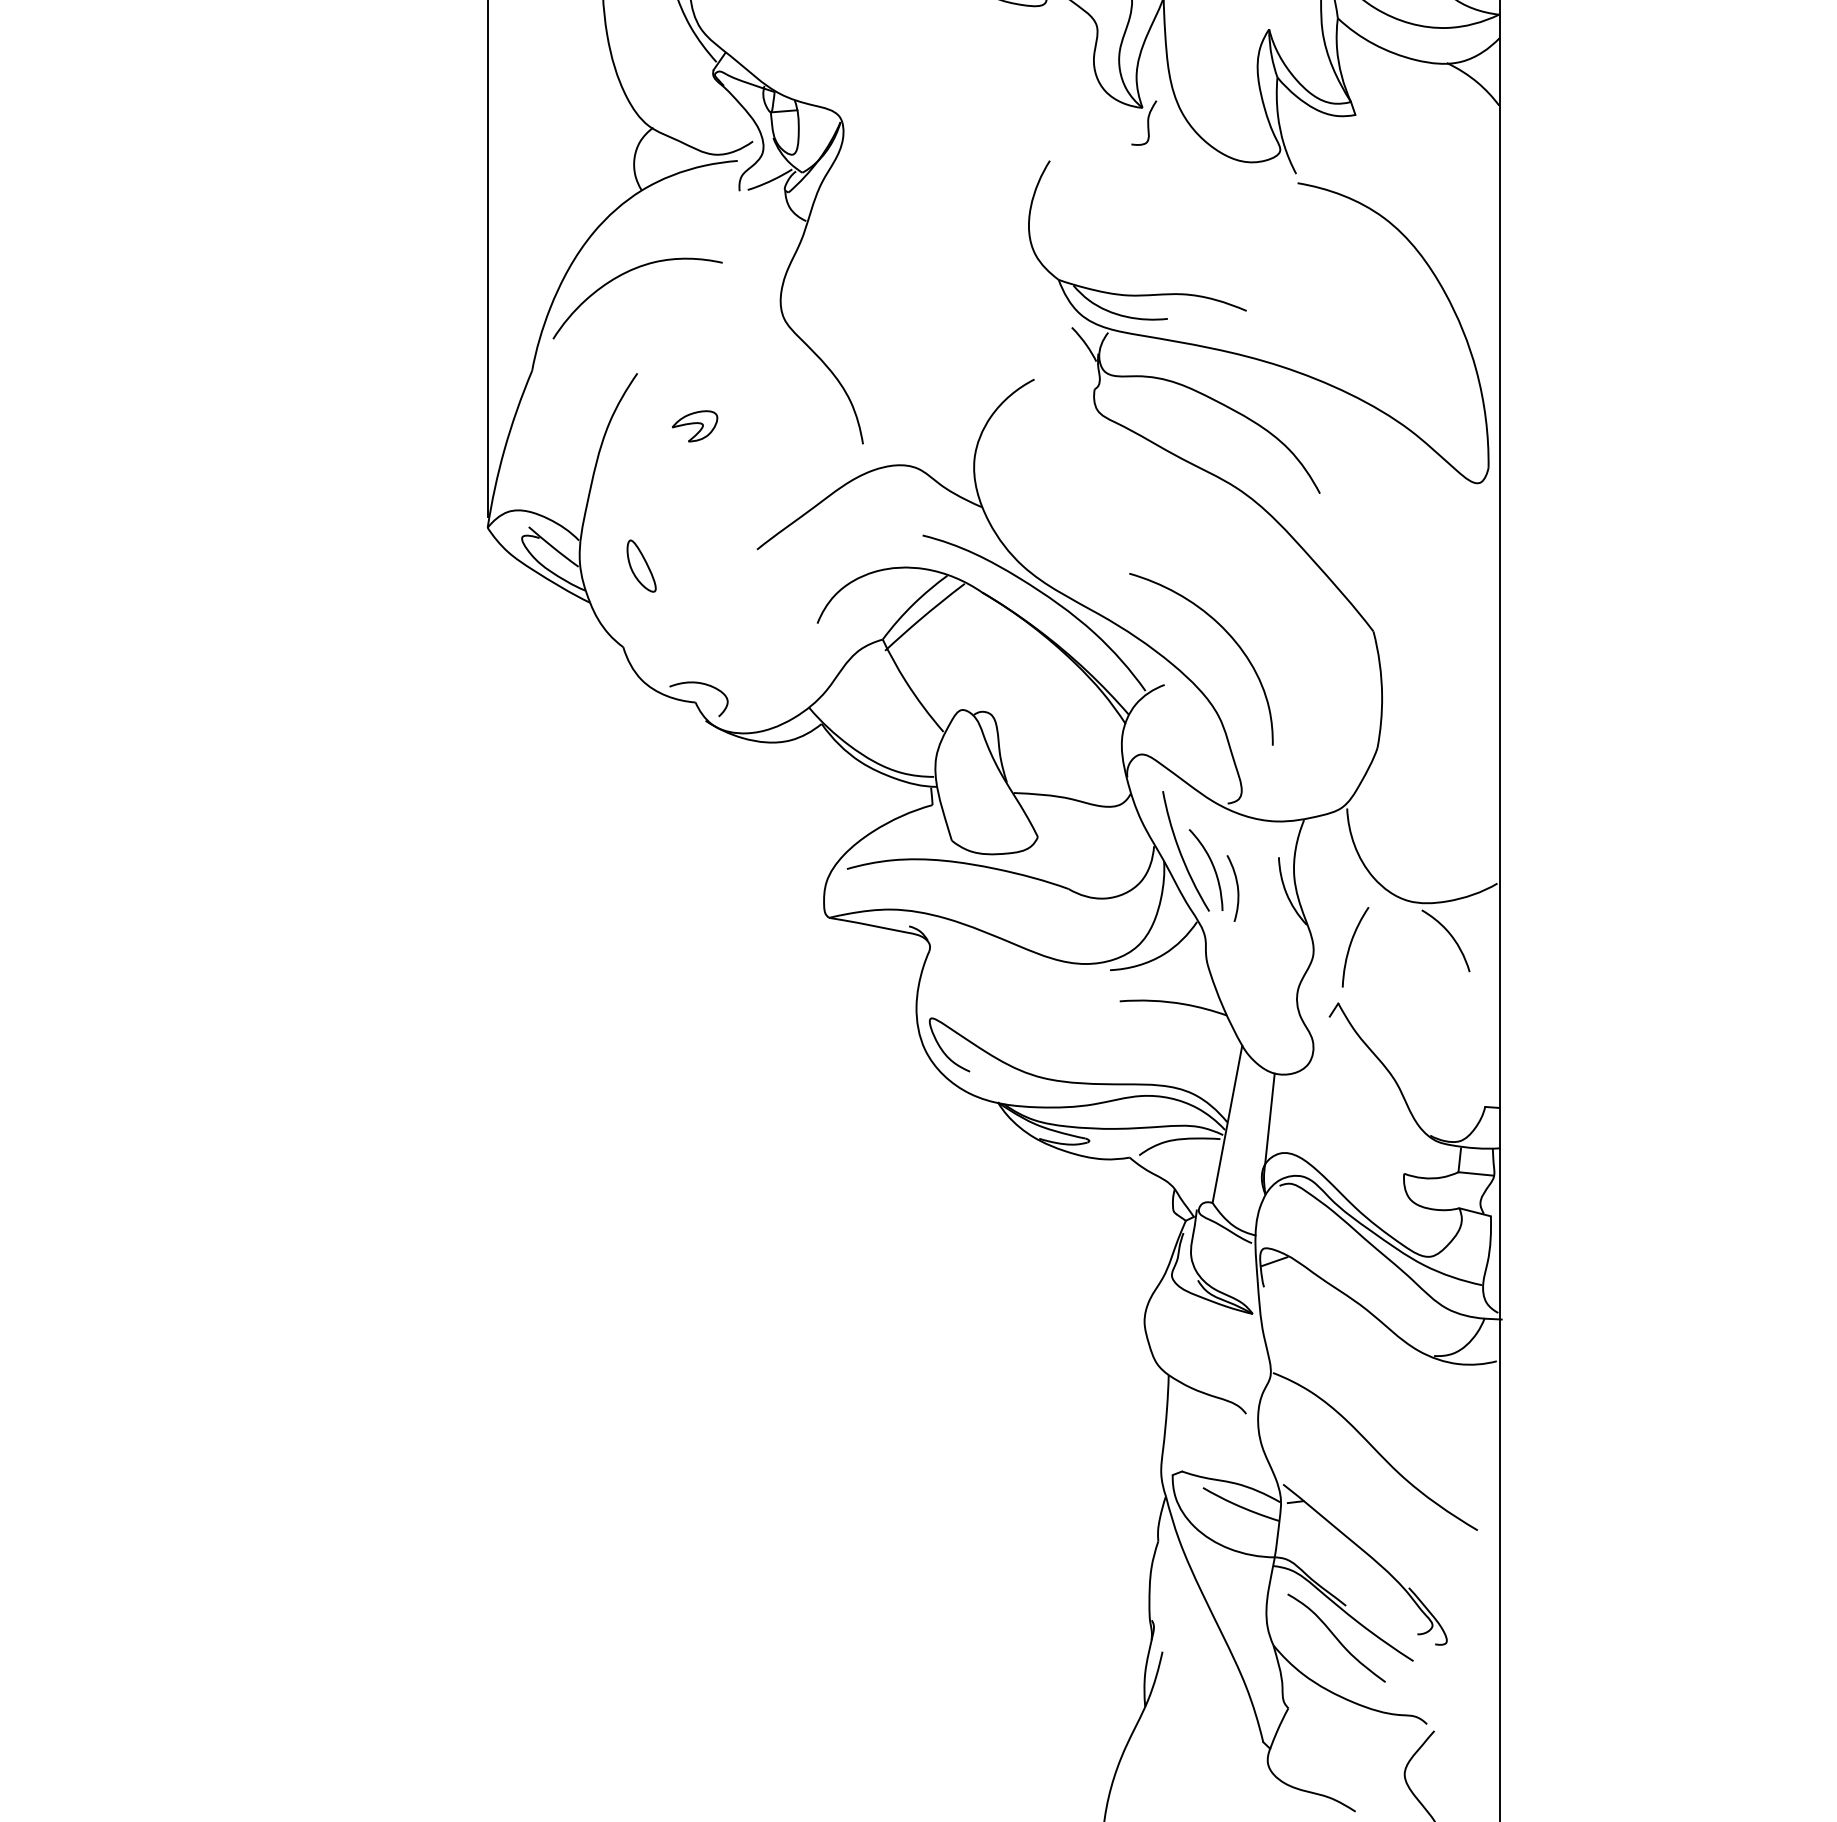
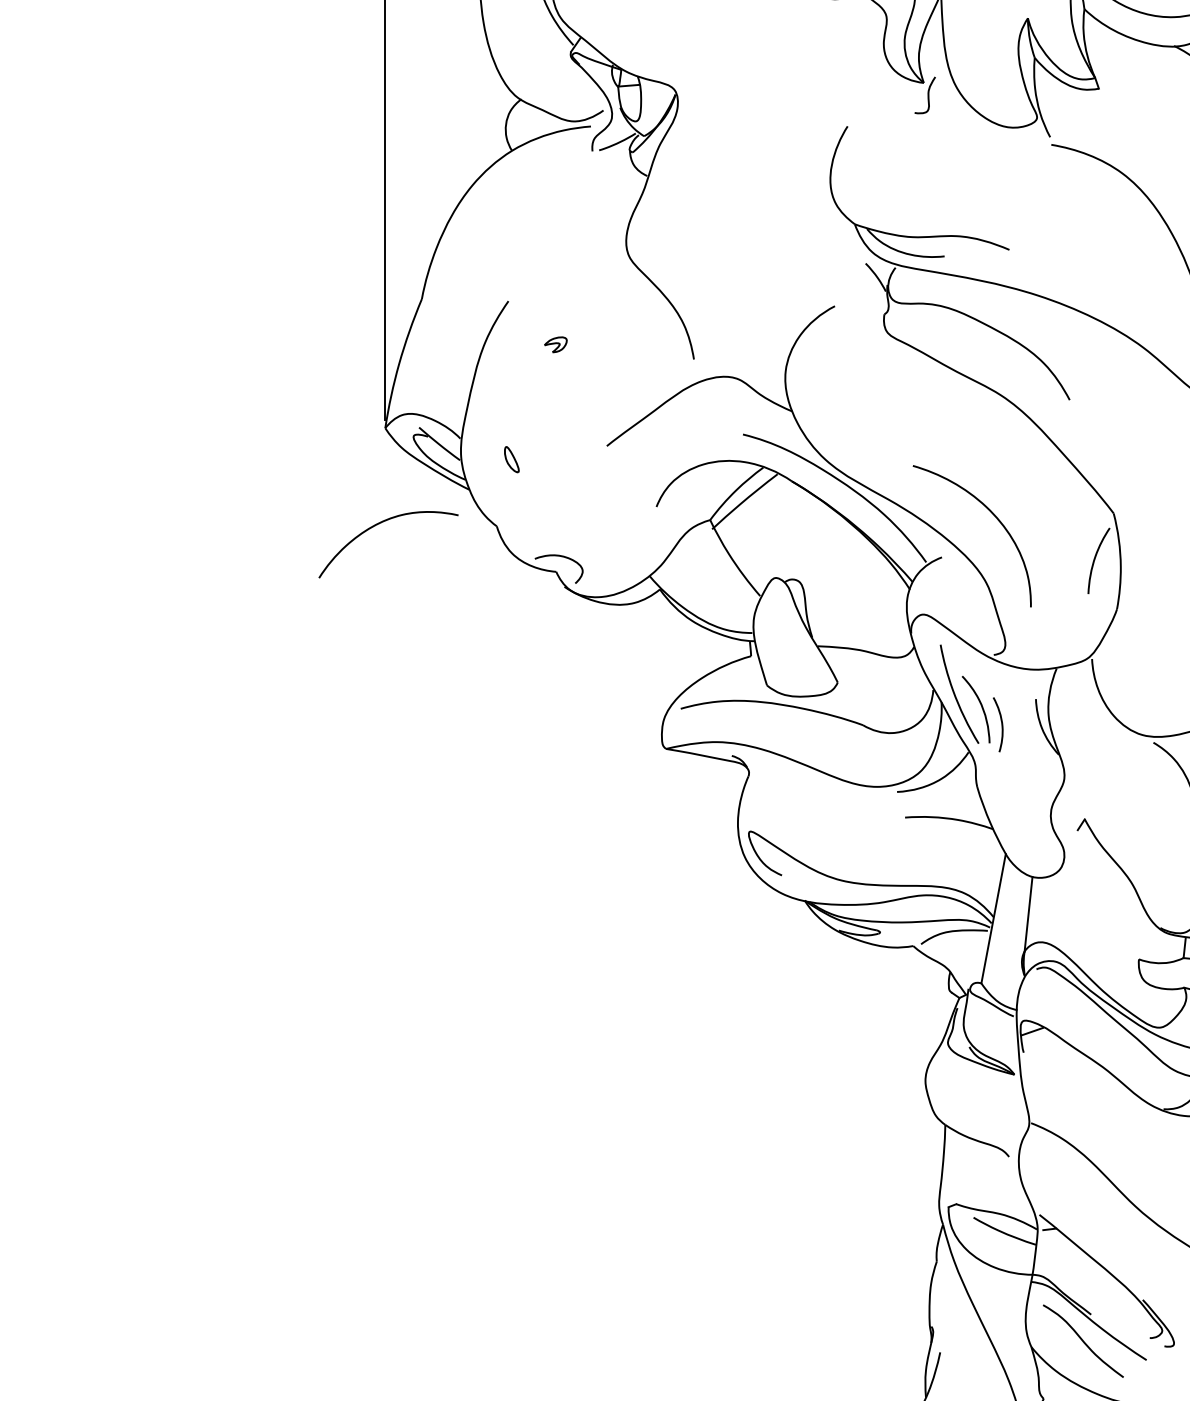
curve: (624, 274) -> (377, 524), moved
part: (694, 426) -> (555, 344), size x0.6
part: (641, 565) -> (511, 459), size x0.6
curve: (1351, 944) -> (1095, 558), moved

